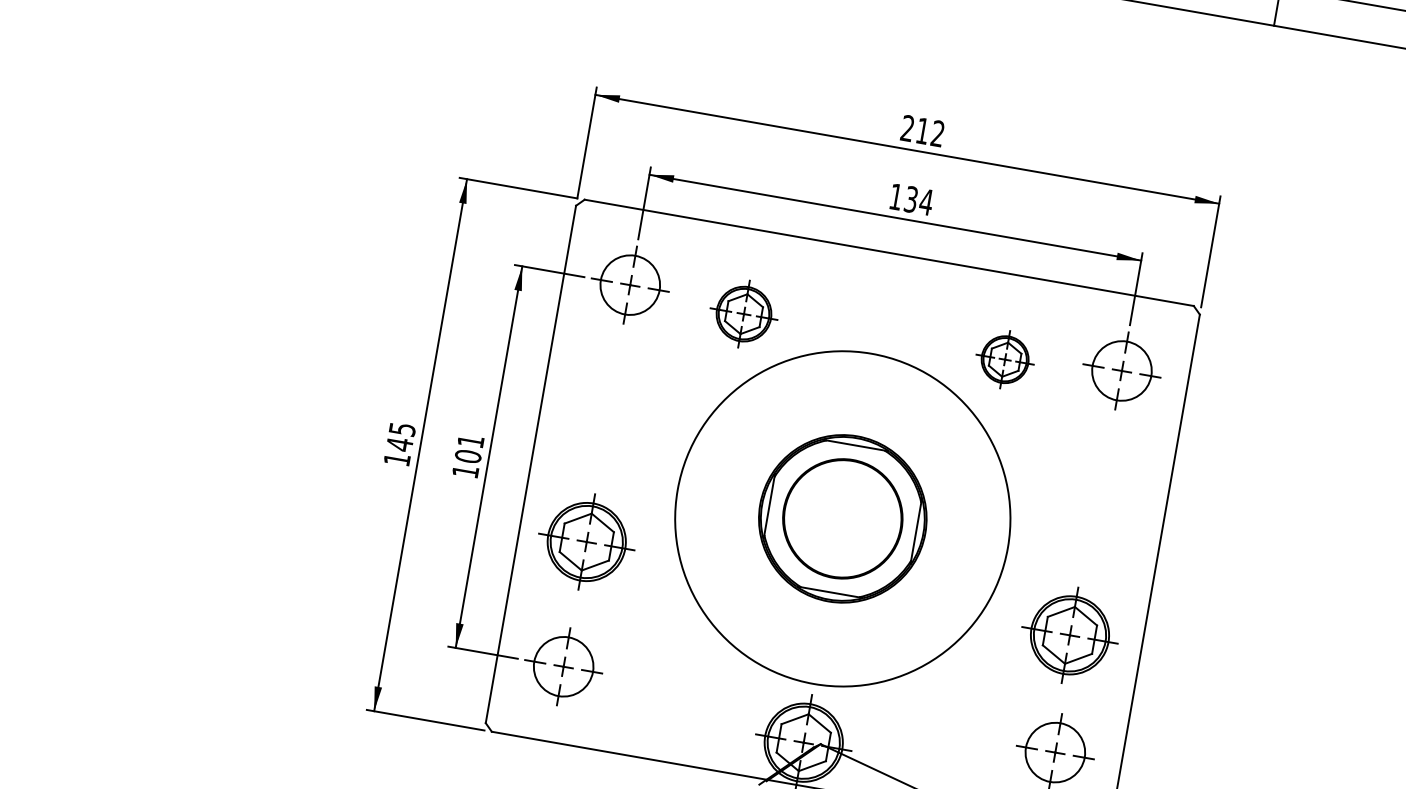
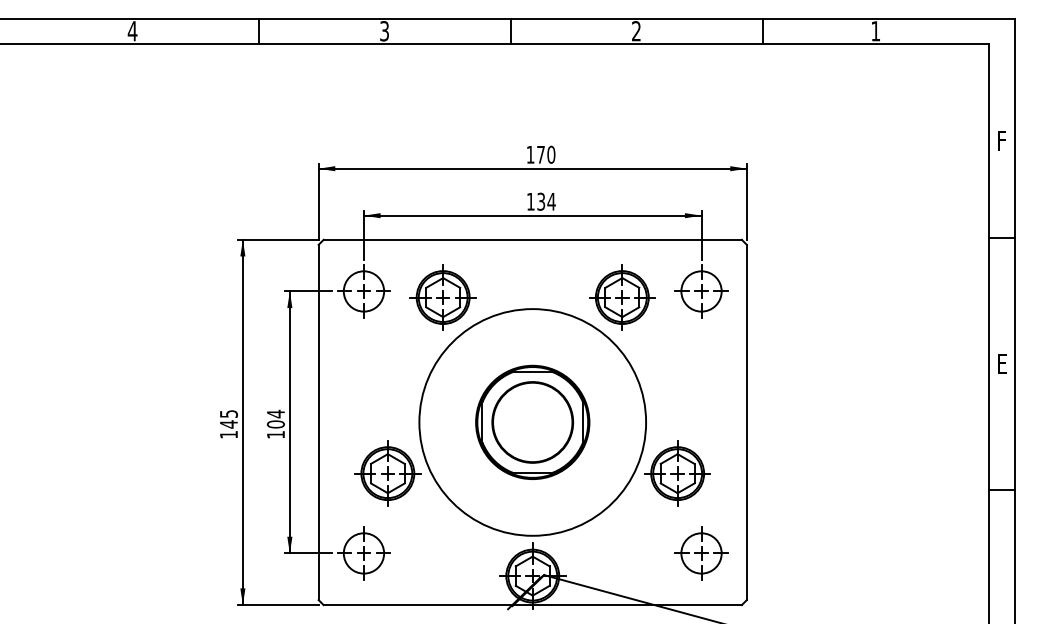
text: (922, 130) -> (540, 154), 212 -> 170
part: (743, 313) -> (442, 297), size x1.43
part: (1005, 359) -> (622, 297), size x1.67
text: (470, 440) -> (275, 413), 101 -> 104
part: (586, 541) -> (387, 473), moved
part: (1069, 635) -> (677, 473), moved

